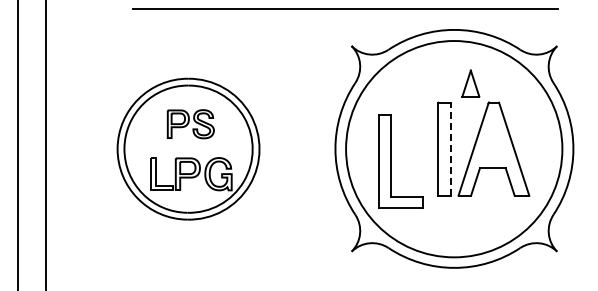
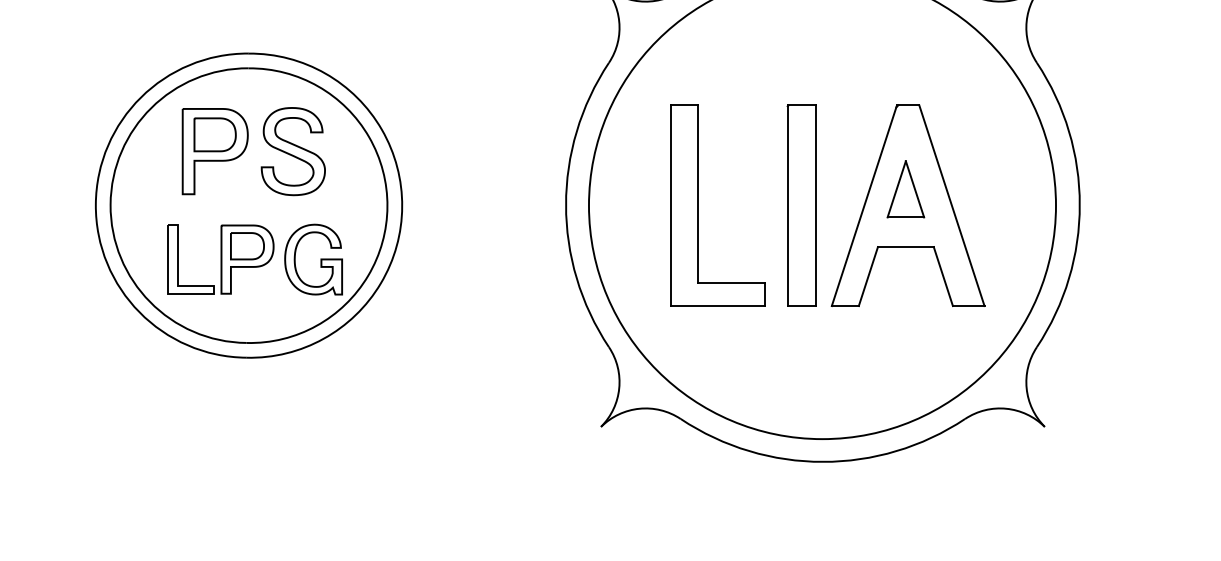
part: (470, 83) -> (905, 189), moved
part: (190, 124) -> (253, 152), size x1.43
line: (451, 149) -> (816, 206), dashed -> solid
part: (391, 161) -> (697, 206), moved

